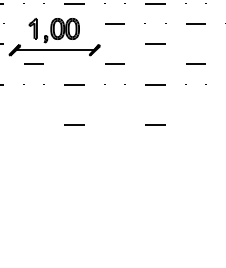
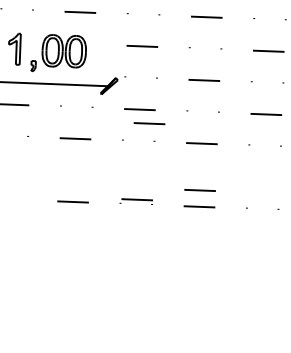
line: (121, 72) -> (149, 122), added
line: (155, 114) -> (200, 190), added
line: (115, 121) -> (137, 198), added

